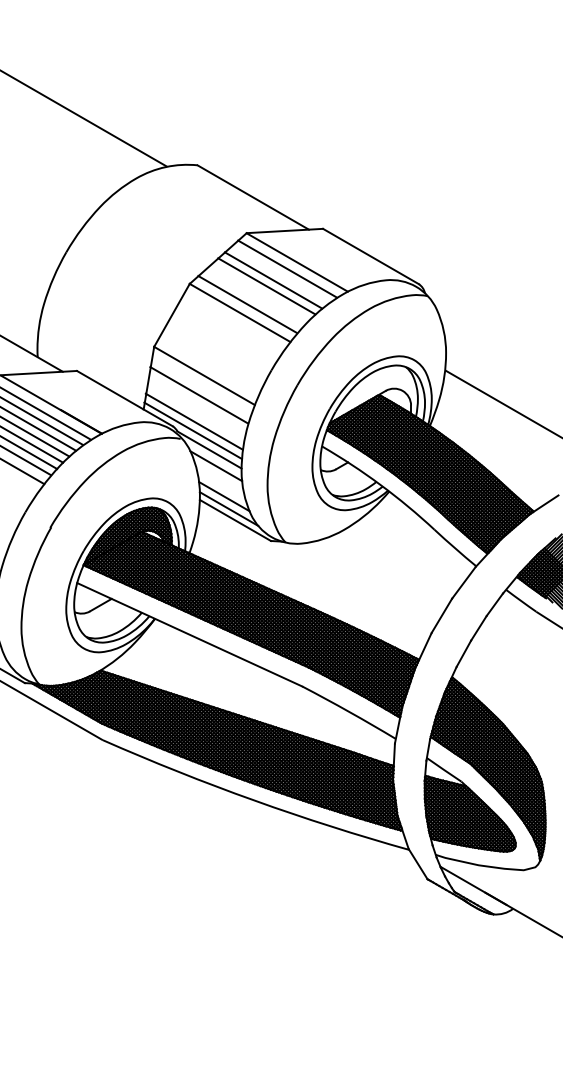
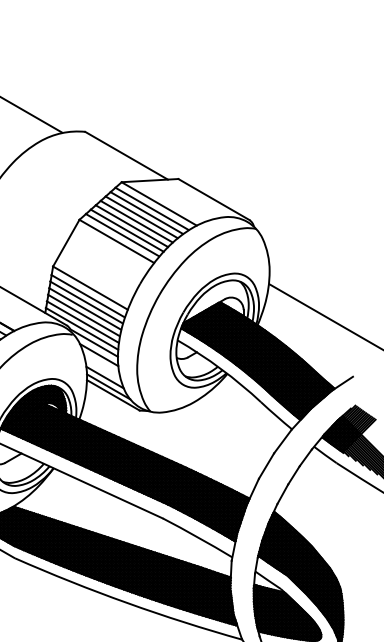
line: (280, 274) -> (146, 212), added
line: (260, 292) -> (131, 226), added
line: (253, 298) -> (126, 230), added
line: (200, 386) -> (87, 295), added
line: (196, 403) -> (84, 308), added
line: (195, 412) -> (83, 315), added

